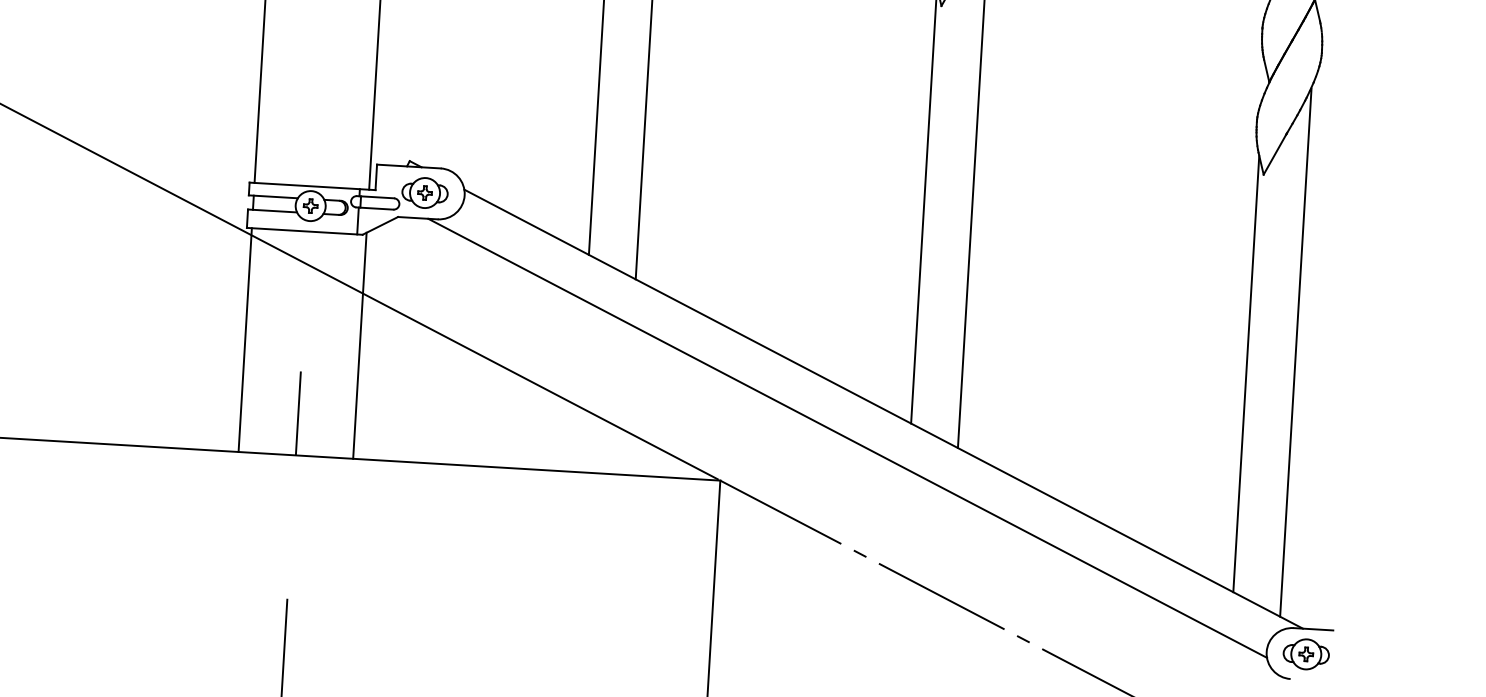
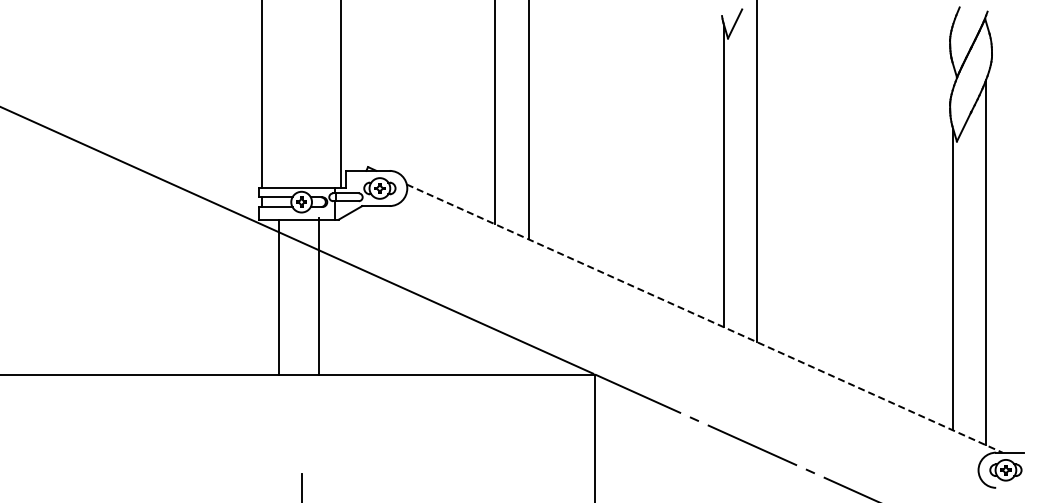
line: (245, 339) -> (279, 296), moved
line: (360, 345) -> (319, 296), moved
line: (883, 408) -> (704, 318), solid -> dashed
line: (298, 413) -> (301, 345), removed
line: (848, 438) -> (681, 340), removed

